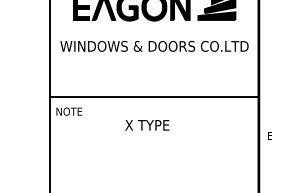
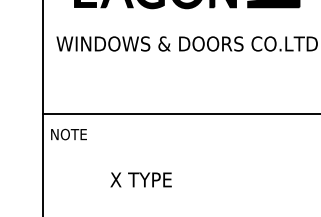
text: (147, 125) -> (141, 180), moved

